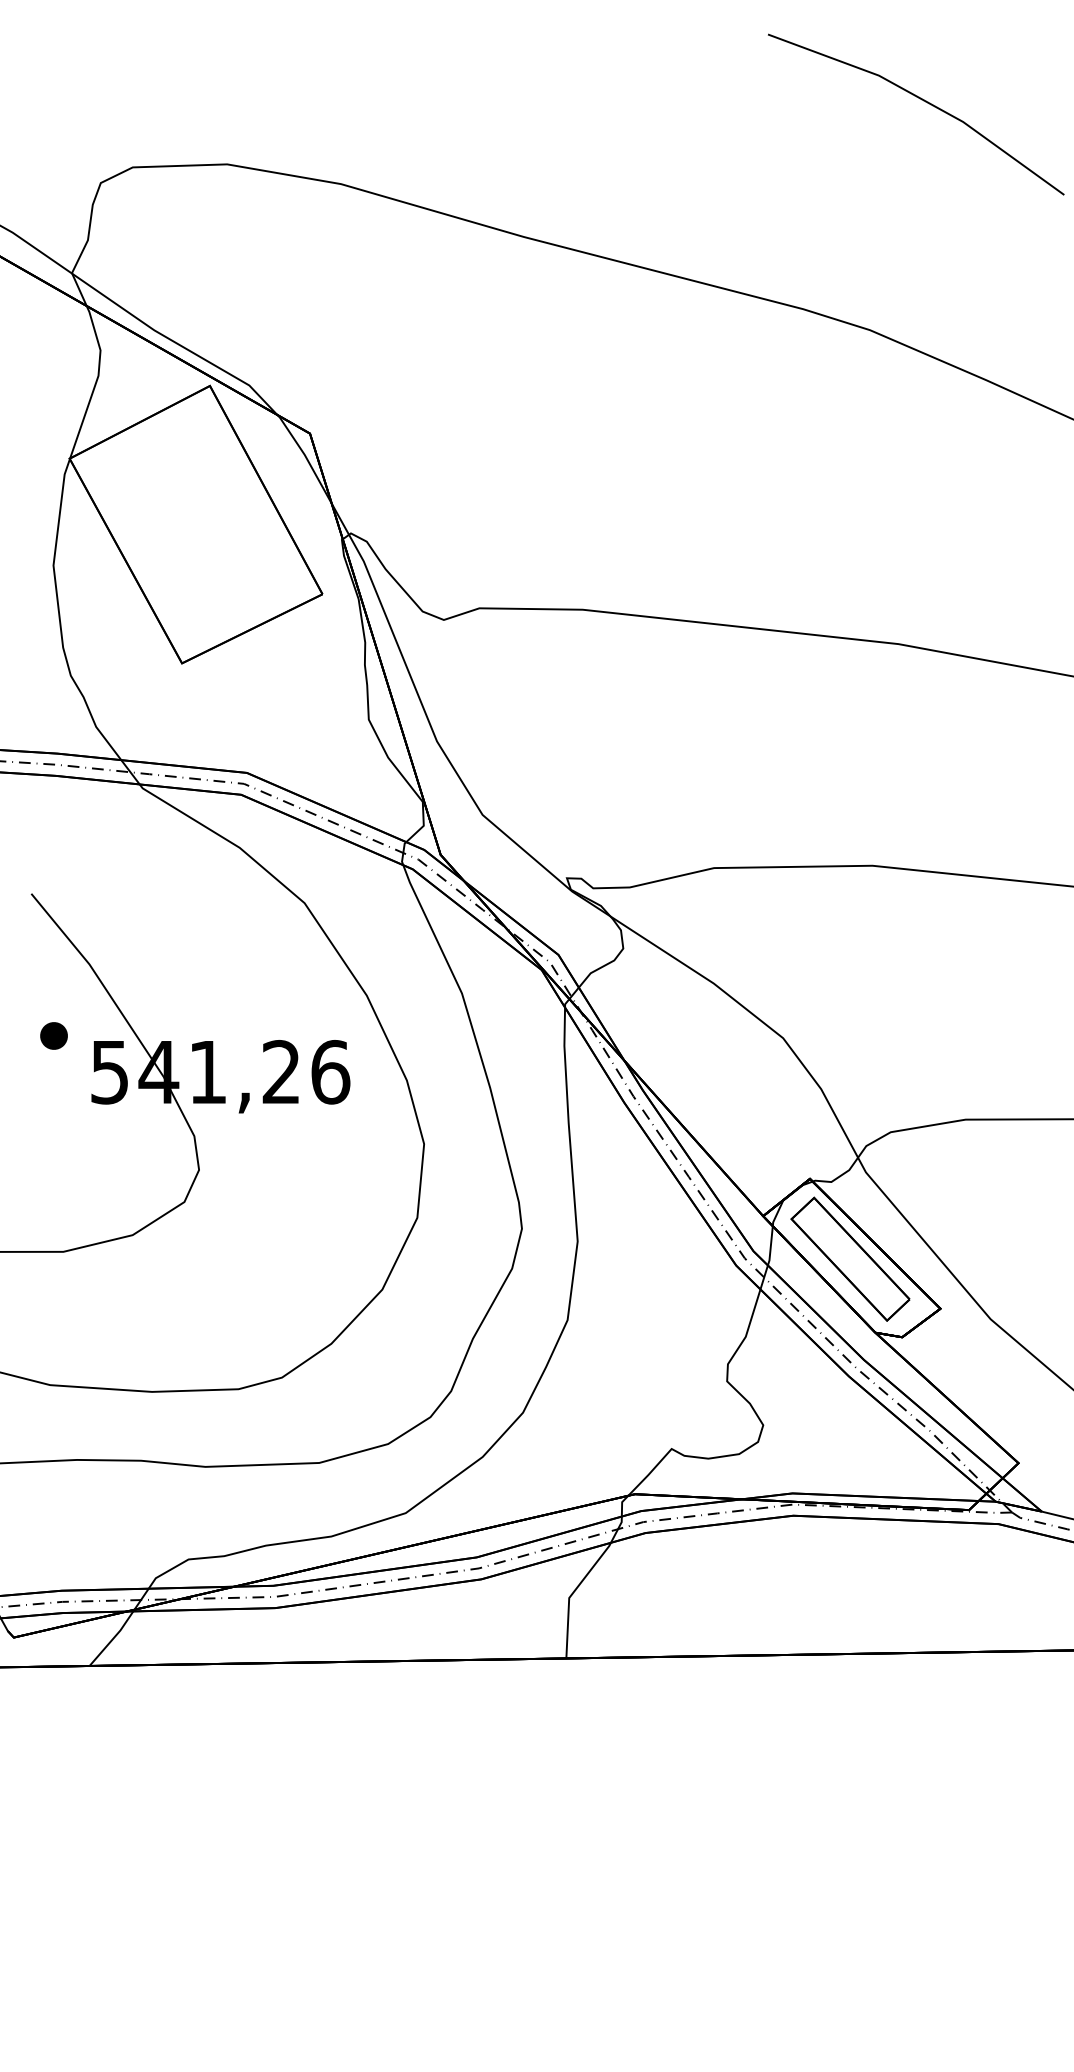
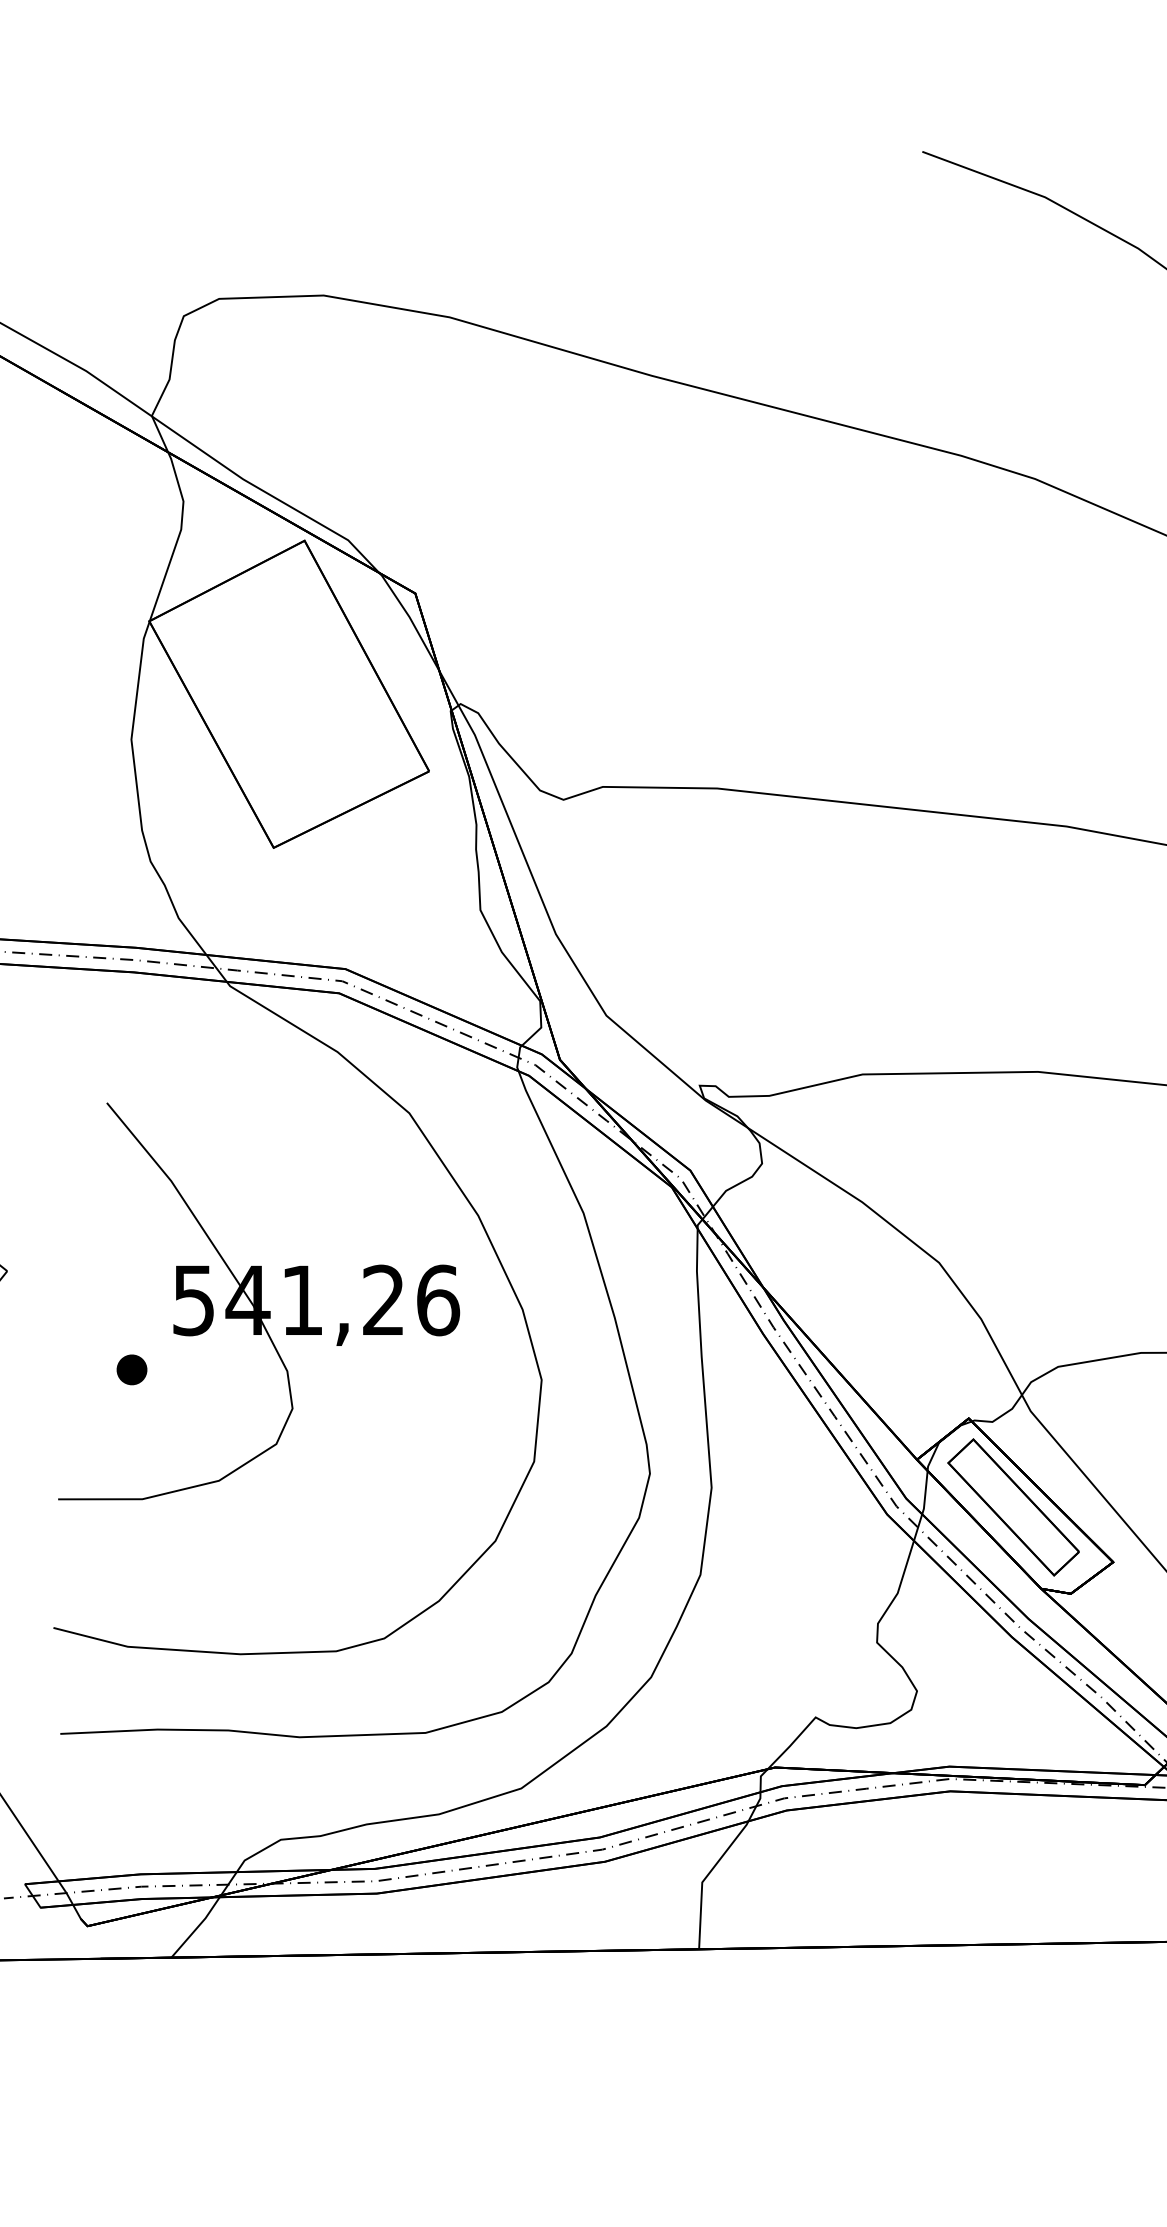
part: (53, 1035) -> (131, 1369), moved

